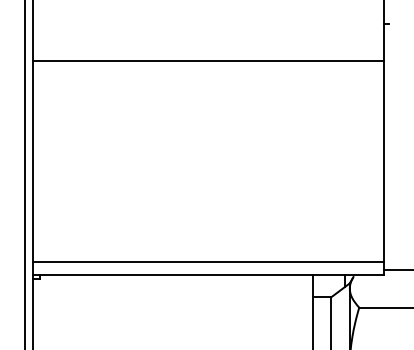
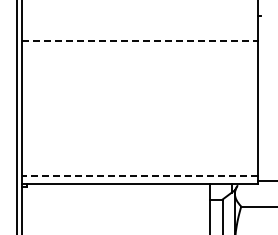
line: (209, 61) -> (140, 41), solid -> dashed
line: (207, 261) -> (139, 175), solid -> dashed

